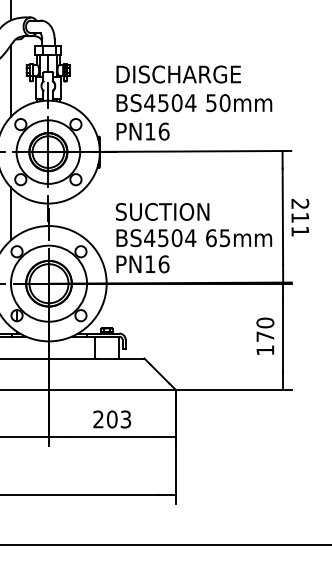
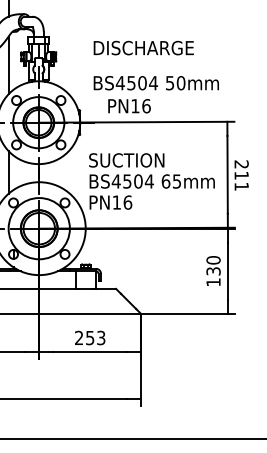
text: (178, 74) -> (143, 48), moved
text: (142, 131) -> (129, 106), moved
text: (194, 238) -> (152, 181), moved
text: (265, 336) -> (213, 271), 170 -> 130
text: (111, 419) -> (89, 338), 203 -> 253

